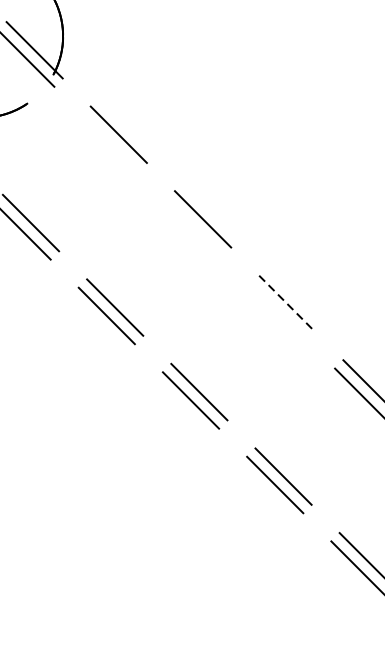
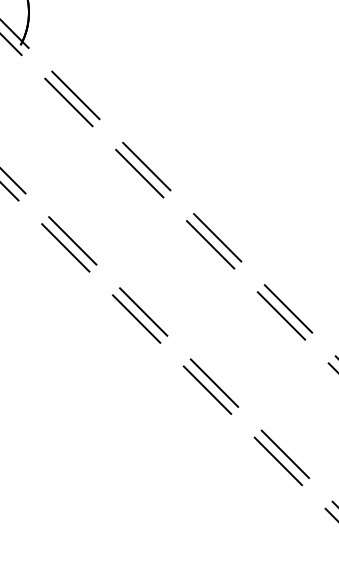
line: (110, 143) -> (68, 102), added
line: (194, 227) -> (139, 173), added
line: (287, 304) -> (217, 238), dashed -> solid
line: (278, 311) -> (210, 244), added

